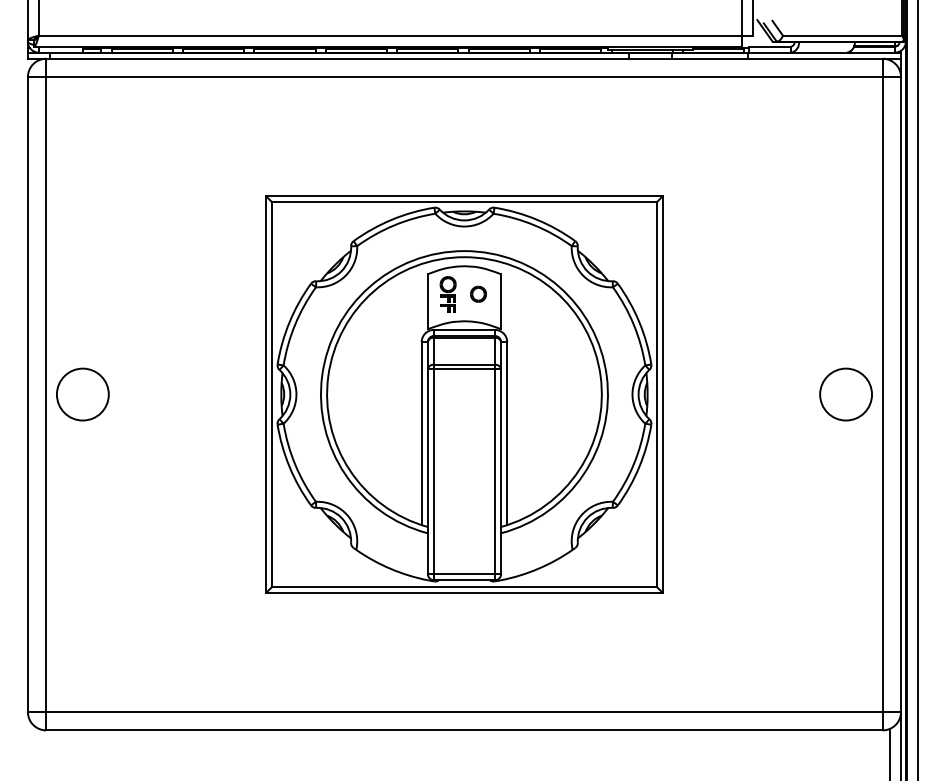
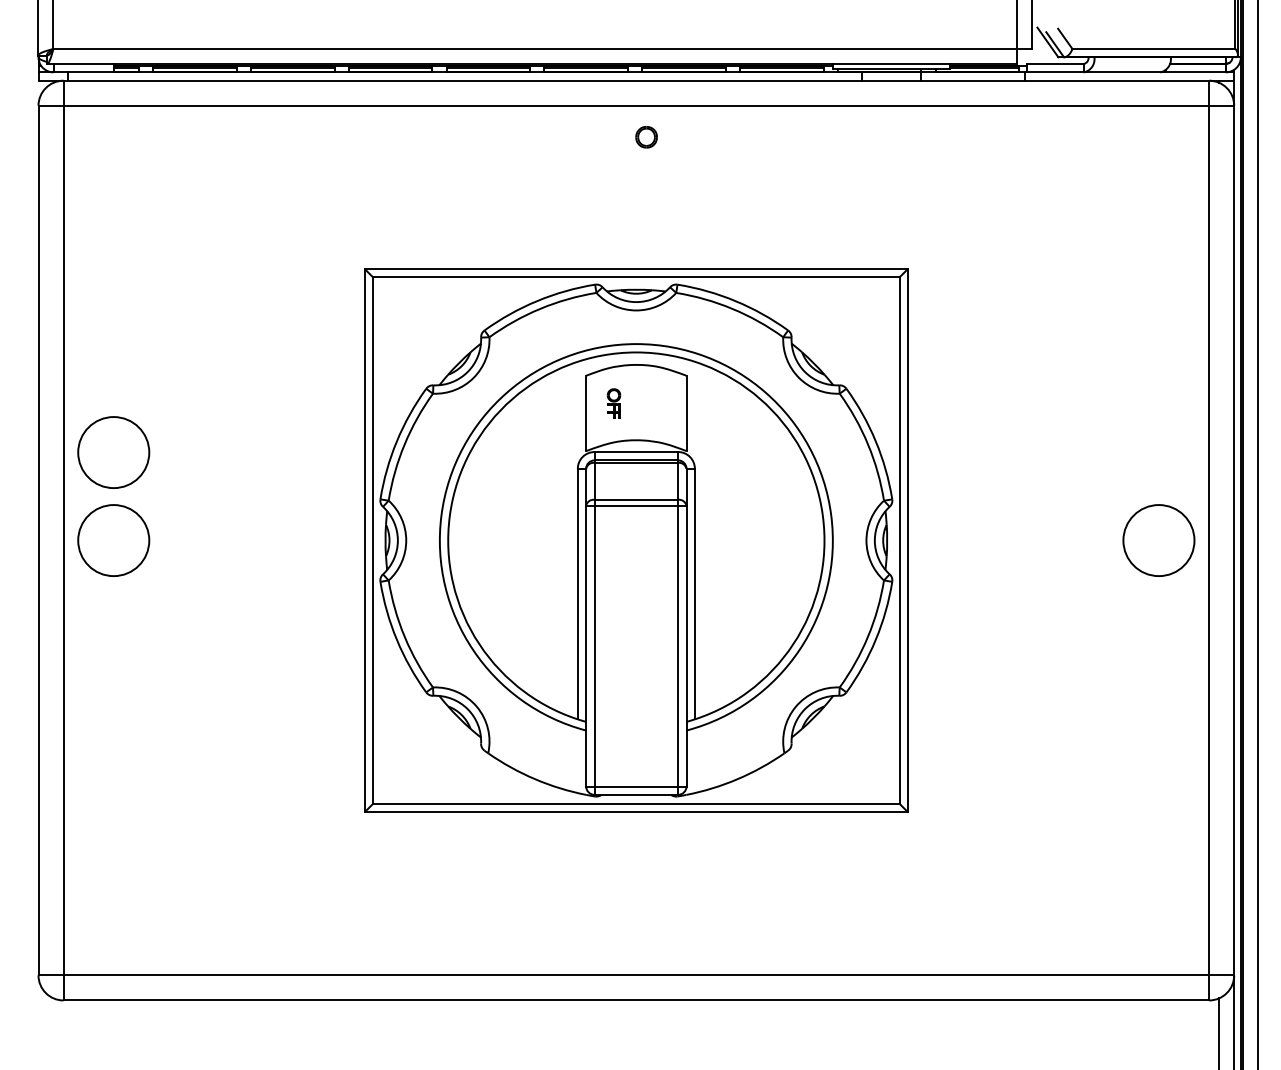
part: (447, 294) -> (613, 403), size x0.6
part: (478, 294) -> (646, 137), moved
circle: (82, 330) -> (113, 452), added

